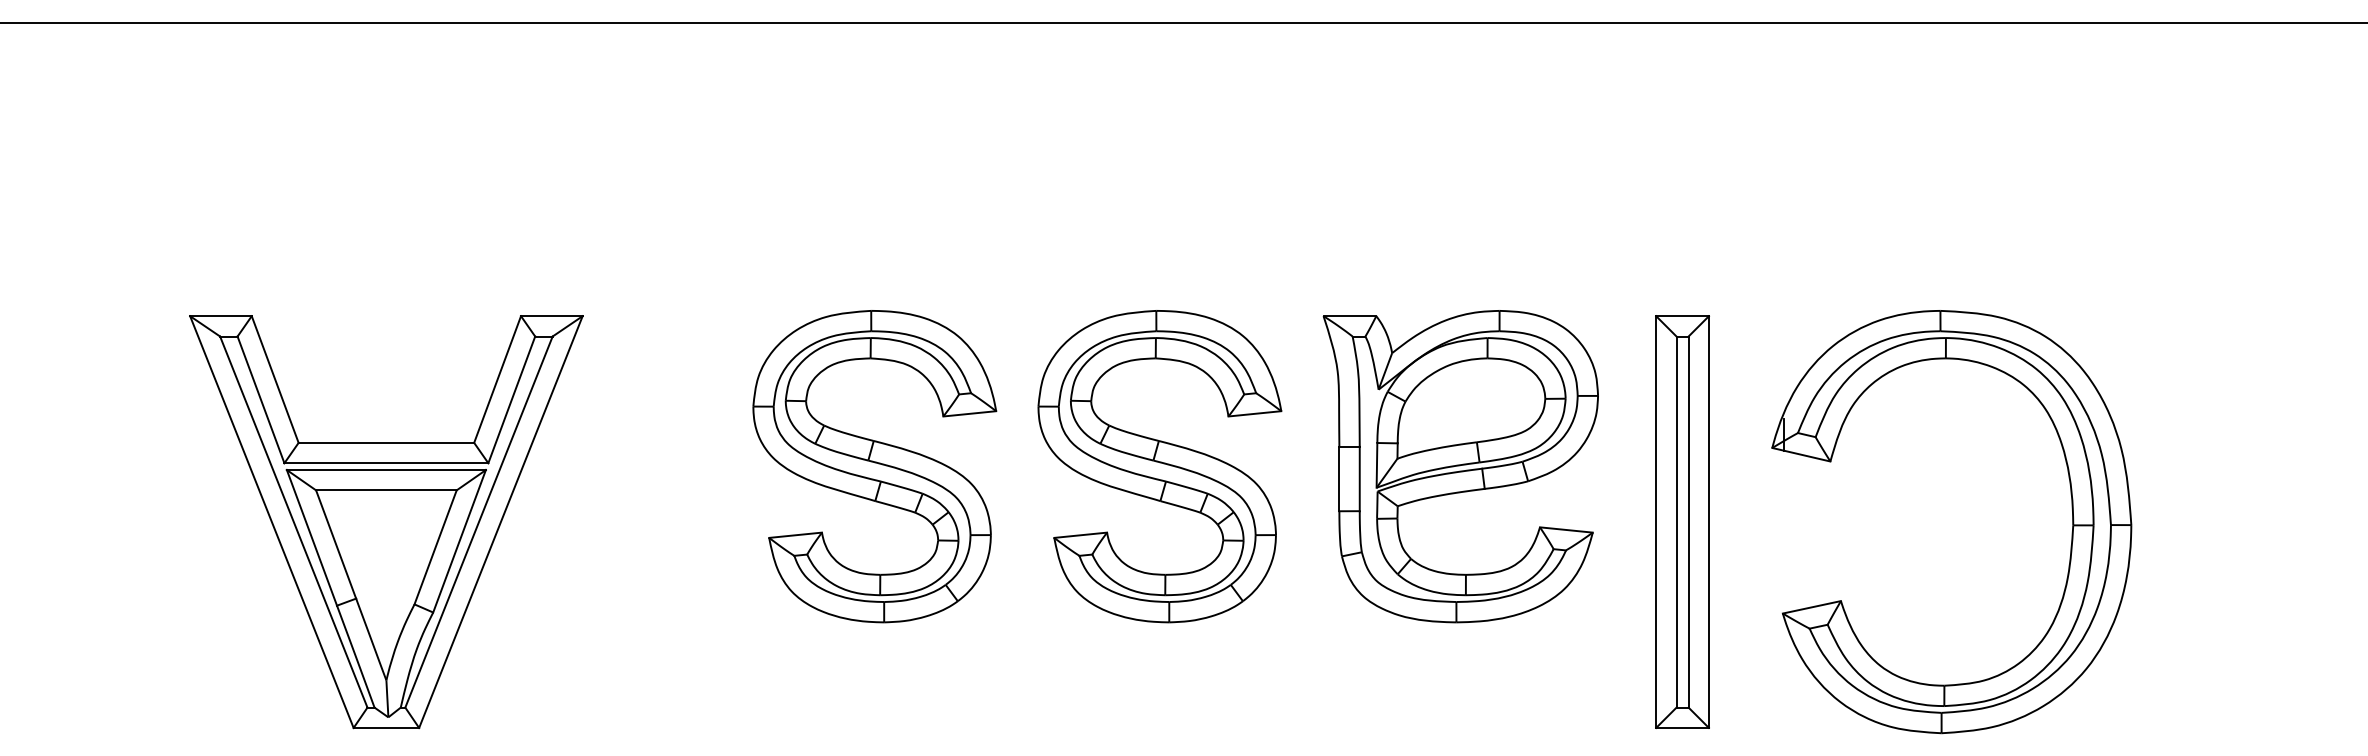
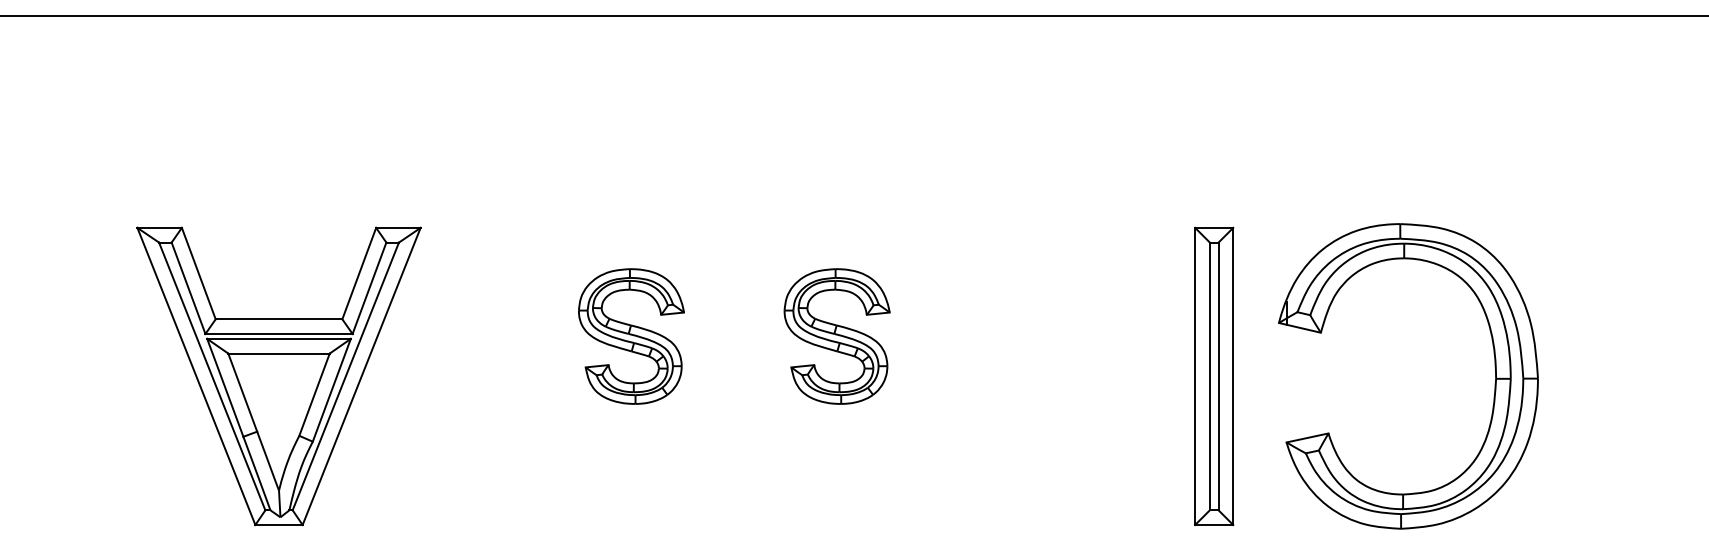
part: (874, 466) -> (631, 336), size x0.6
part: (1159, 466) -> (836, 336), size x0.6
part: (1460, 466) -> (1053, 336), removed

